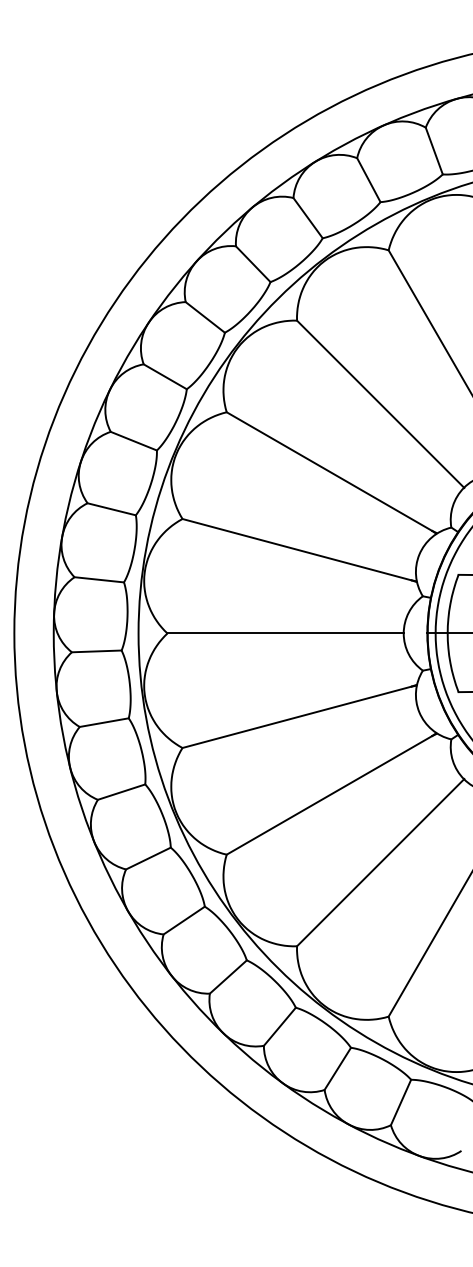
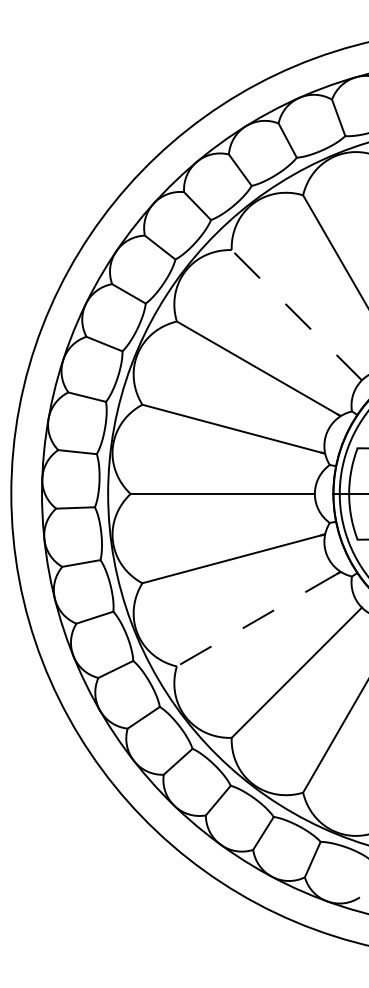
line: (380, 403) -> (296, 314), solid -> dashed
line: (328, 795) -> (256, 620), solid -> dashed

